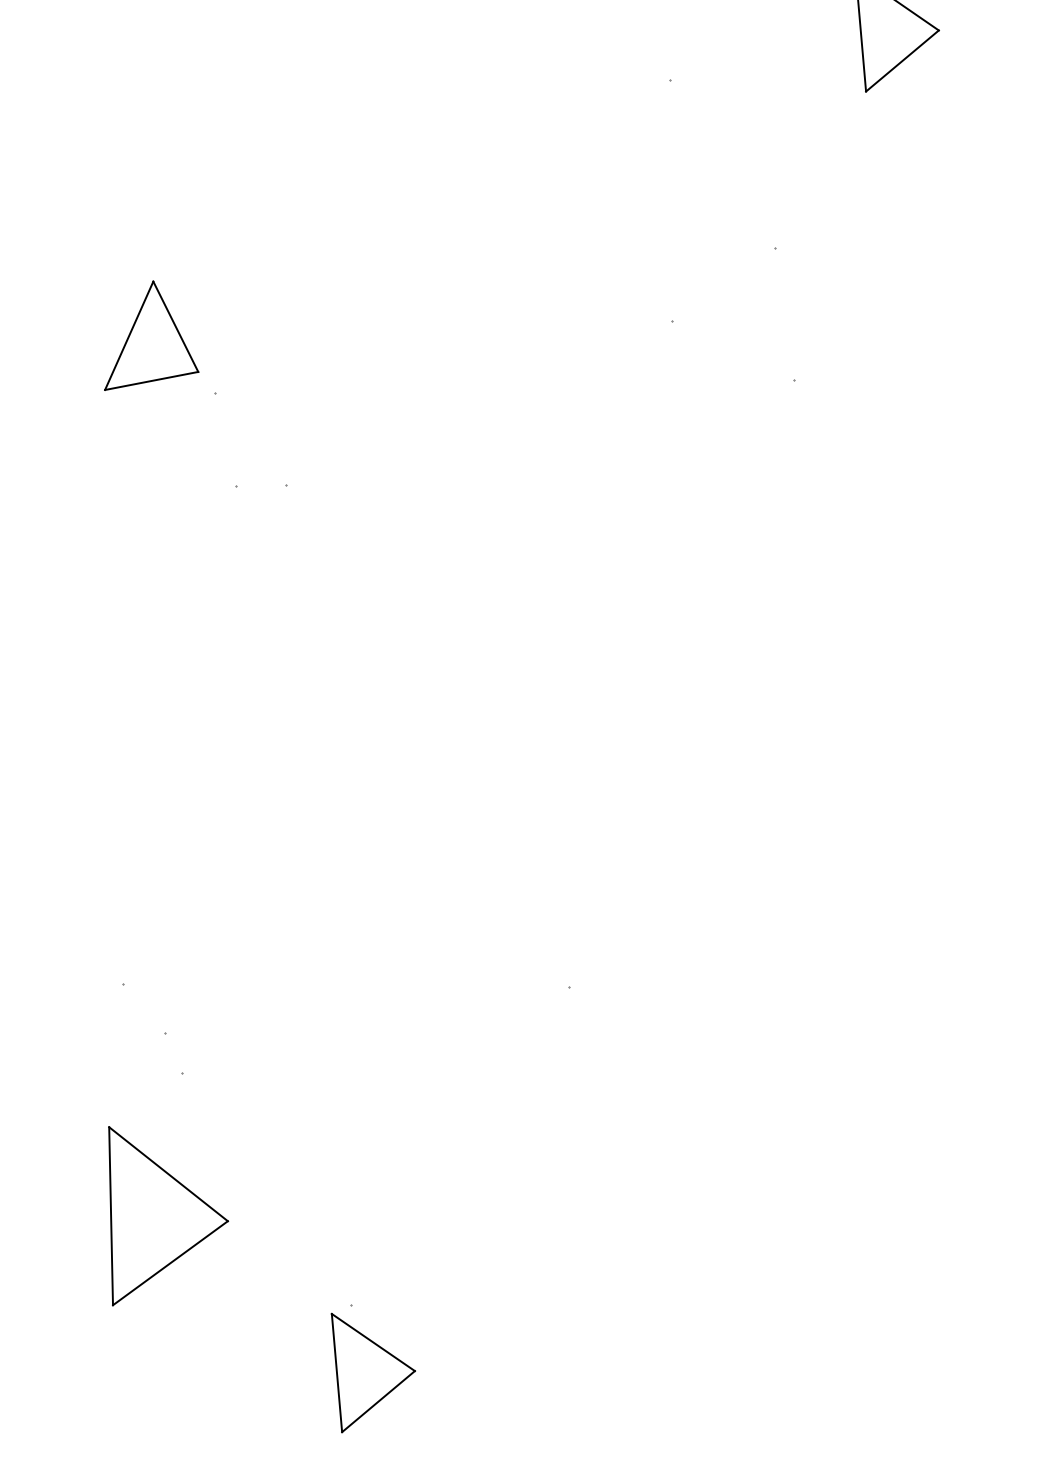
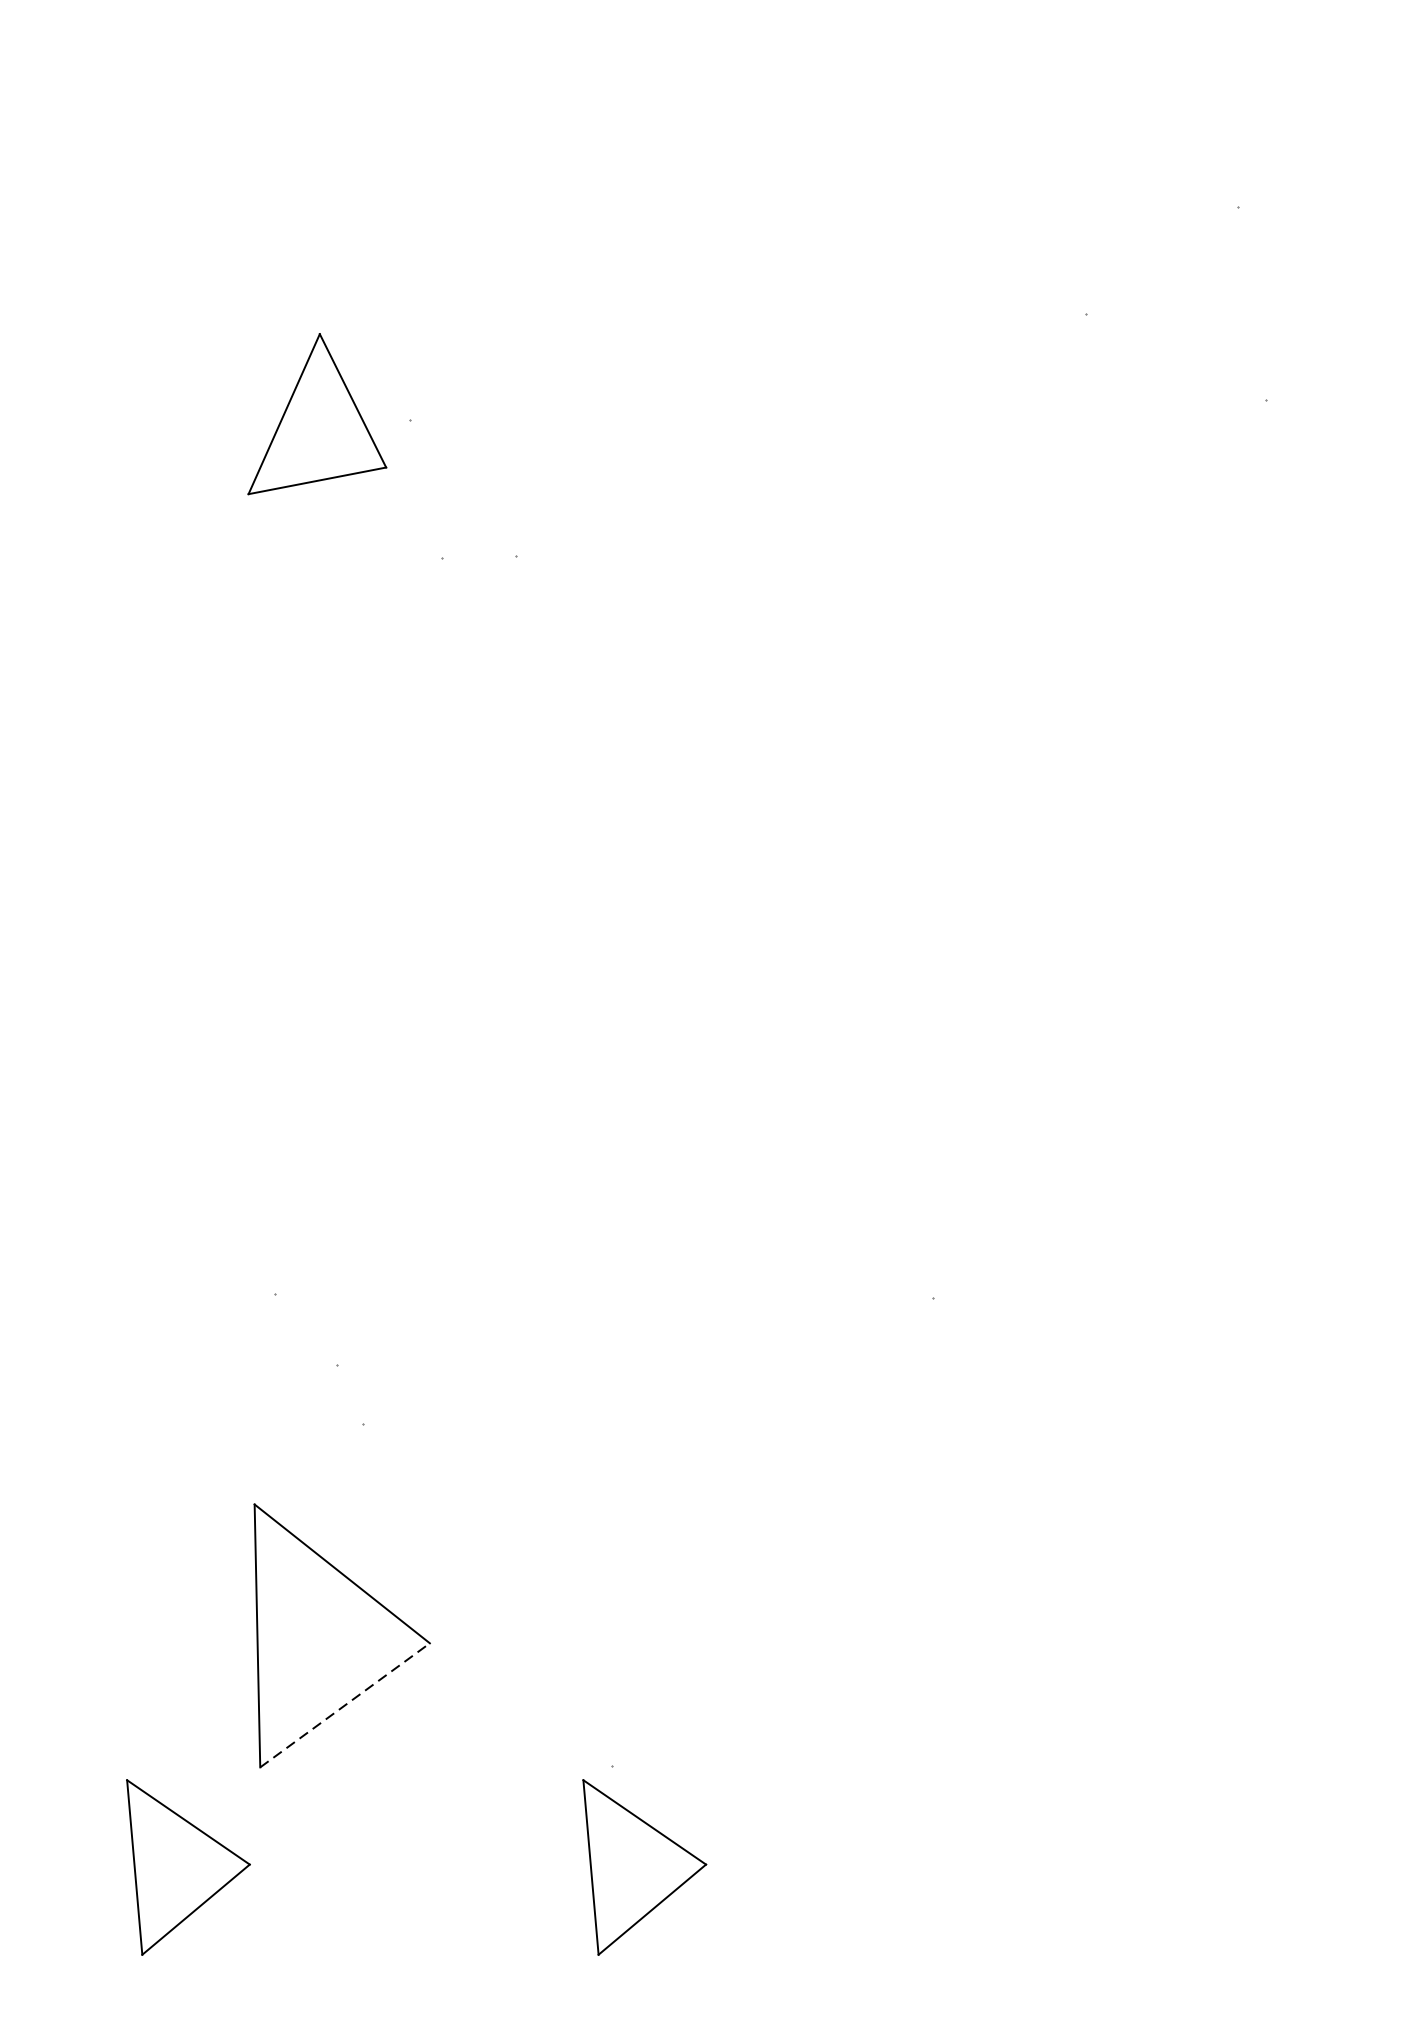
part: (151, 335) -> (317, 413), moved
line: (170, 1262) -> (345, 1704), solid -> dashed
part: (63, 1372) -> (187, 1866), added

